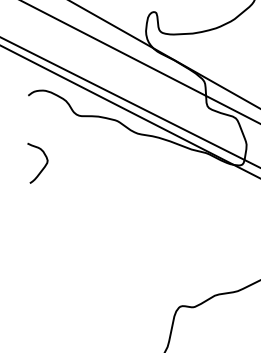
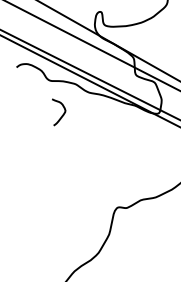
curve: (43, 166) -> (62, 114), moved

